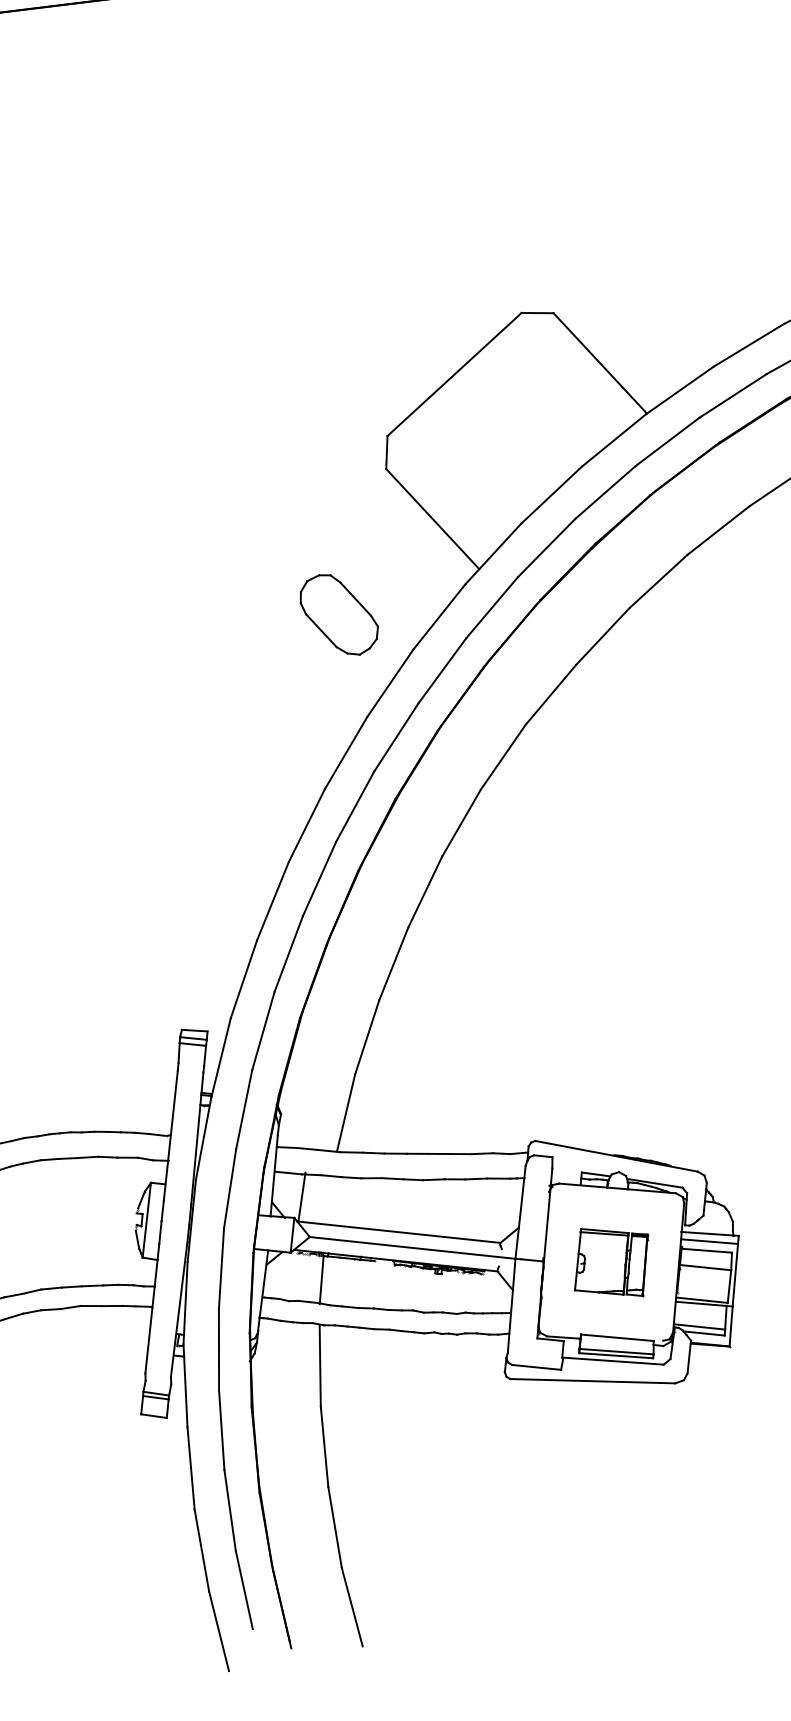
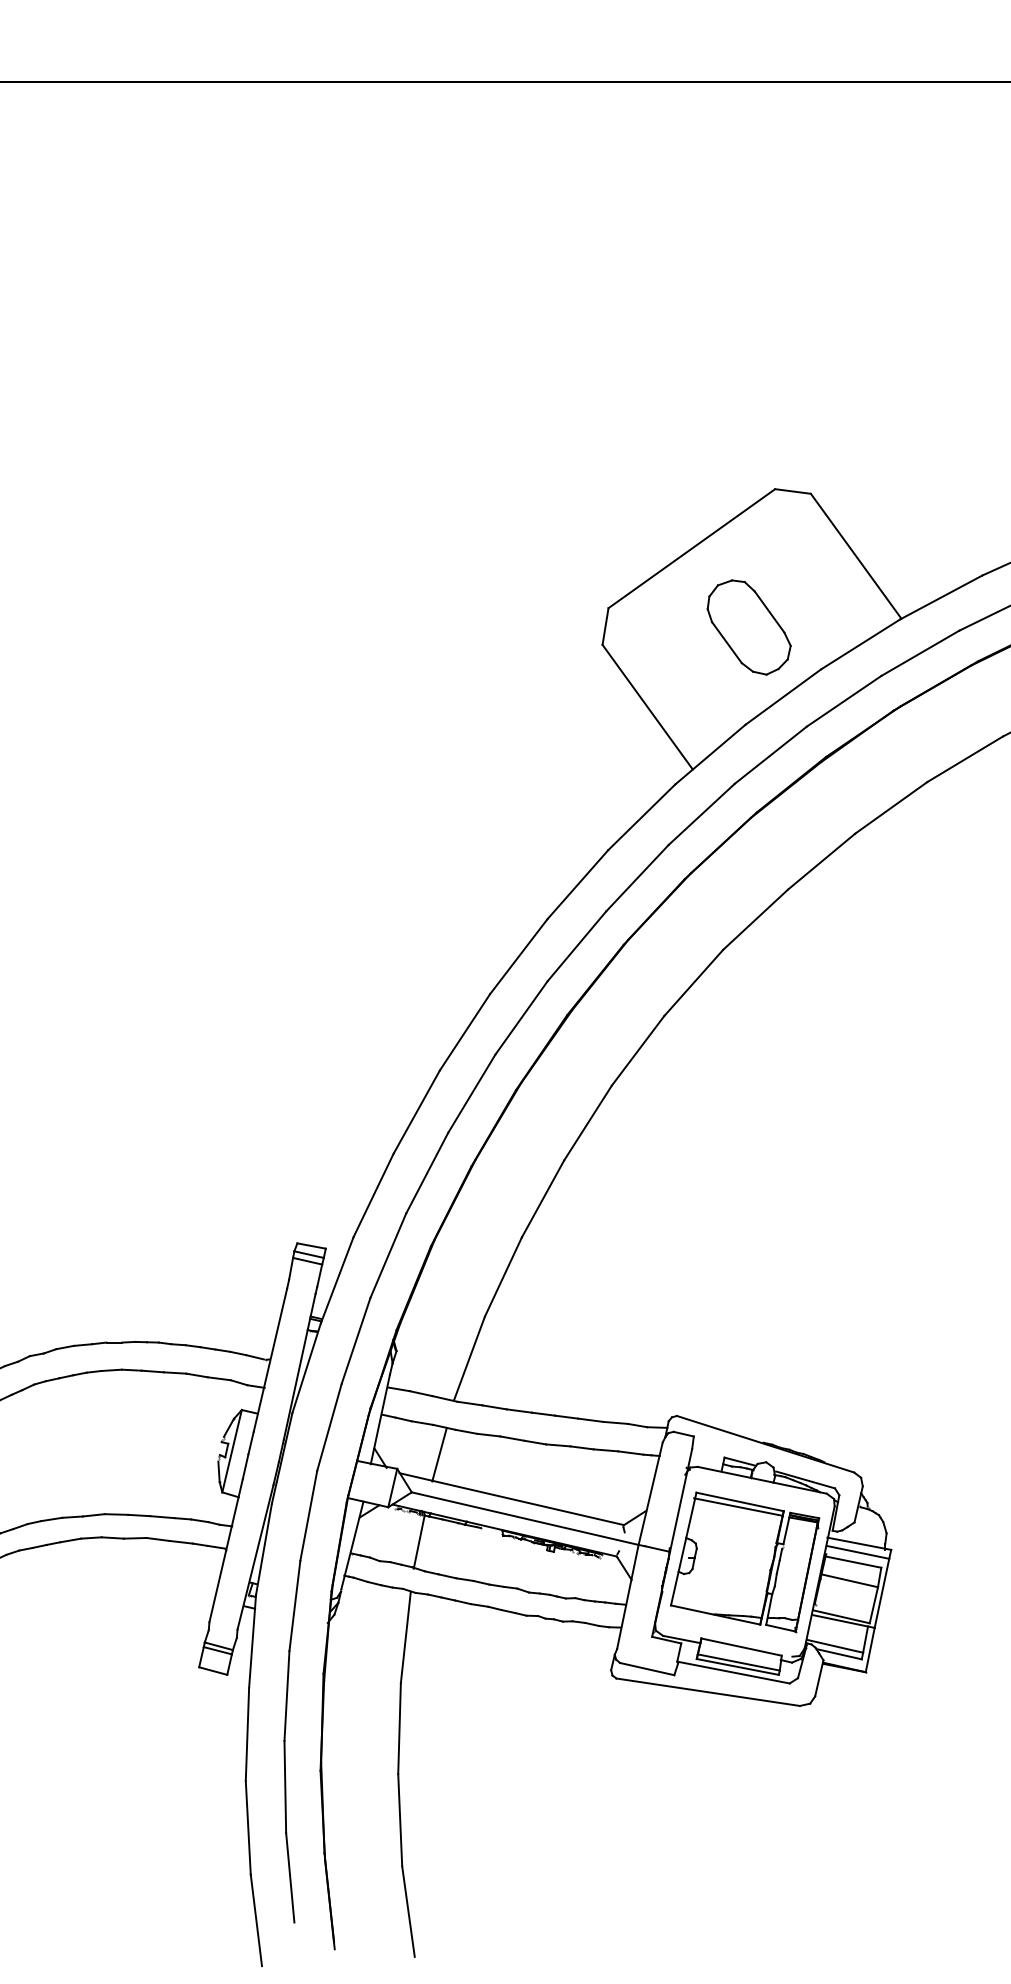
part: (338, 615) -> (748, 627), moved
line: (301, 1196) -> (439, 1454), moved
part: (611, 1262) -> (745, 1562), size x1.67

